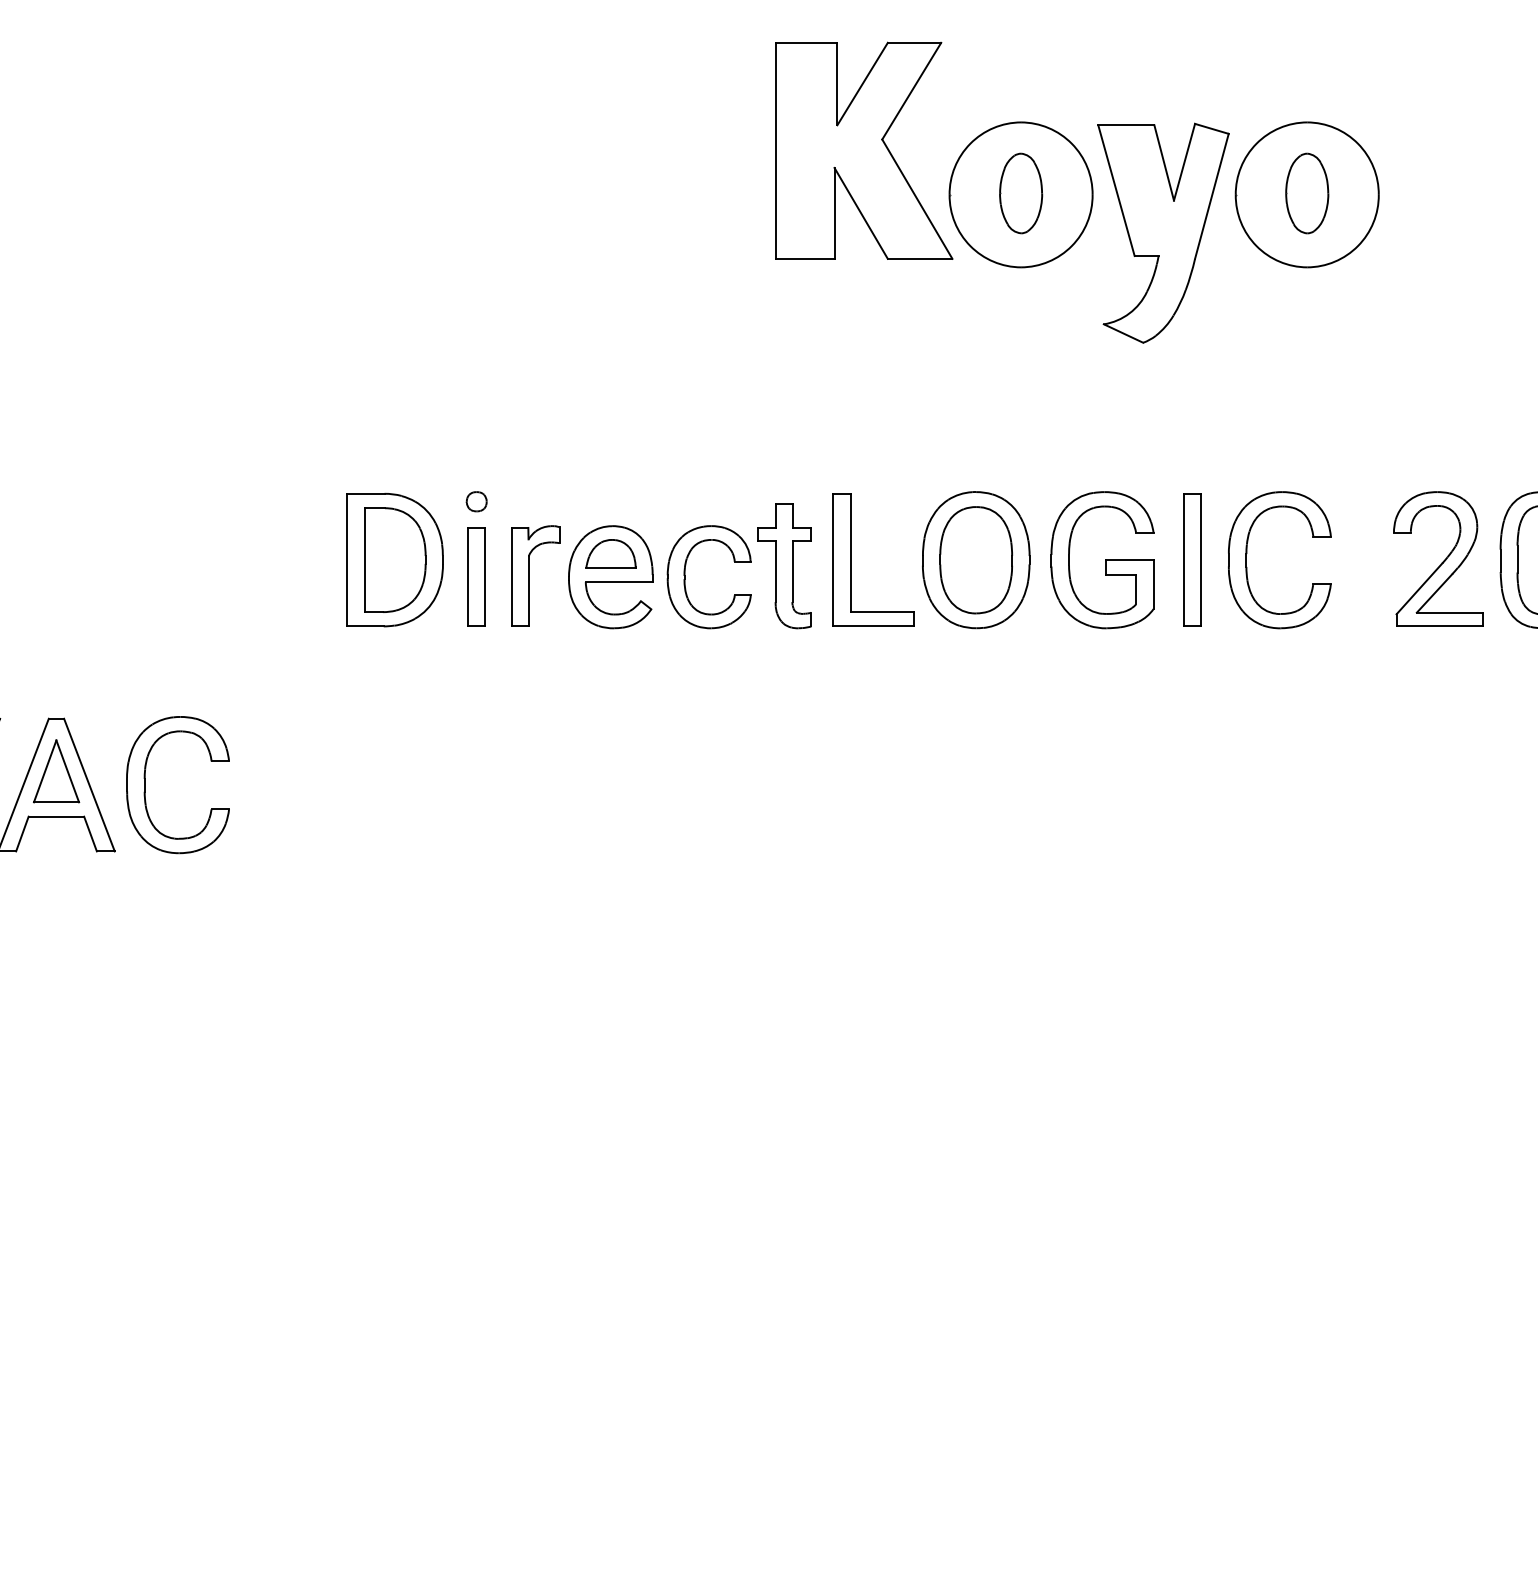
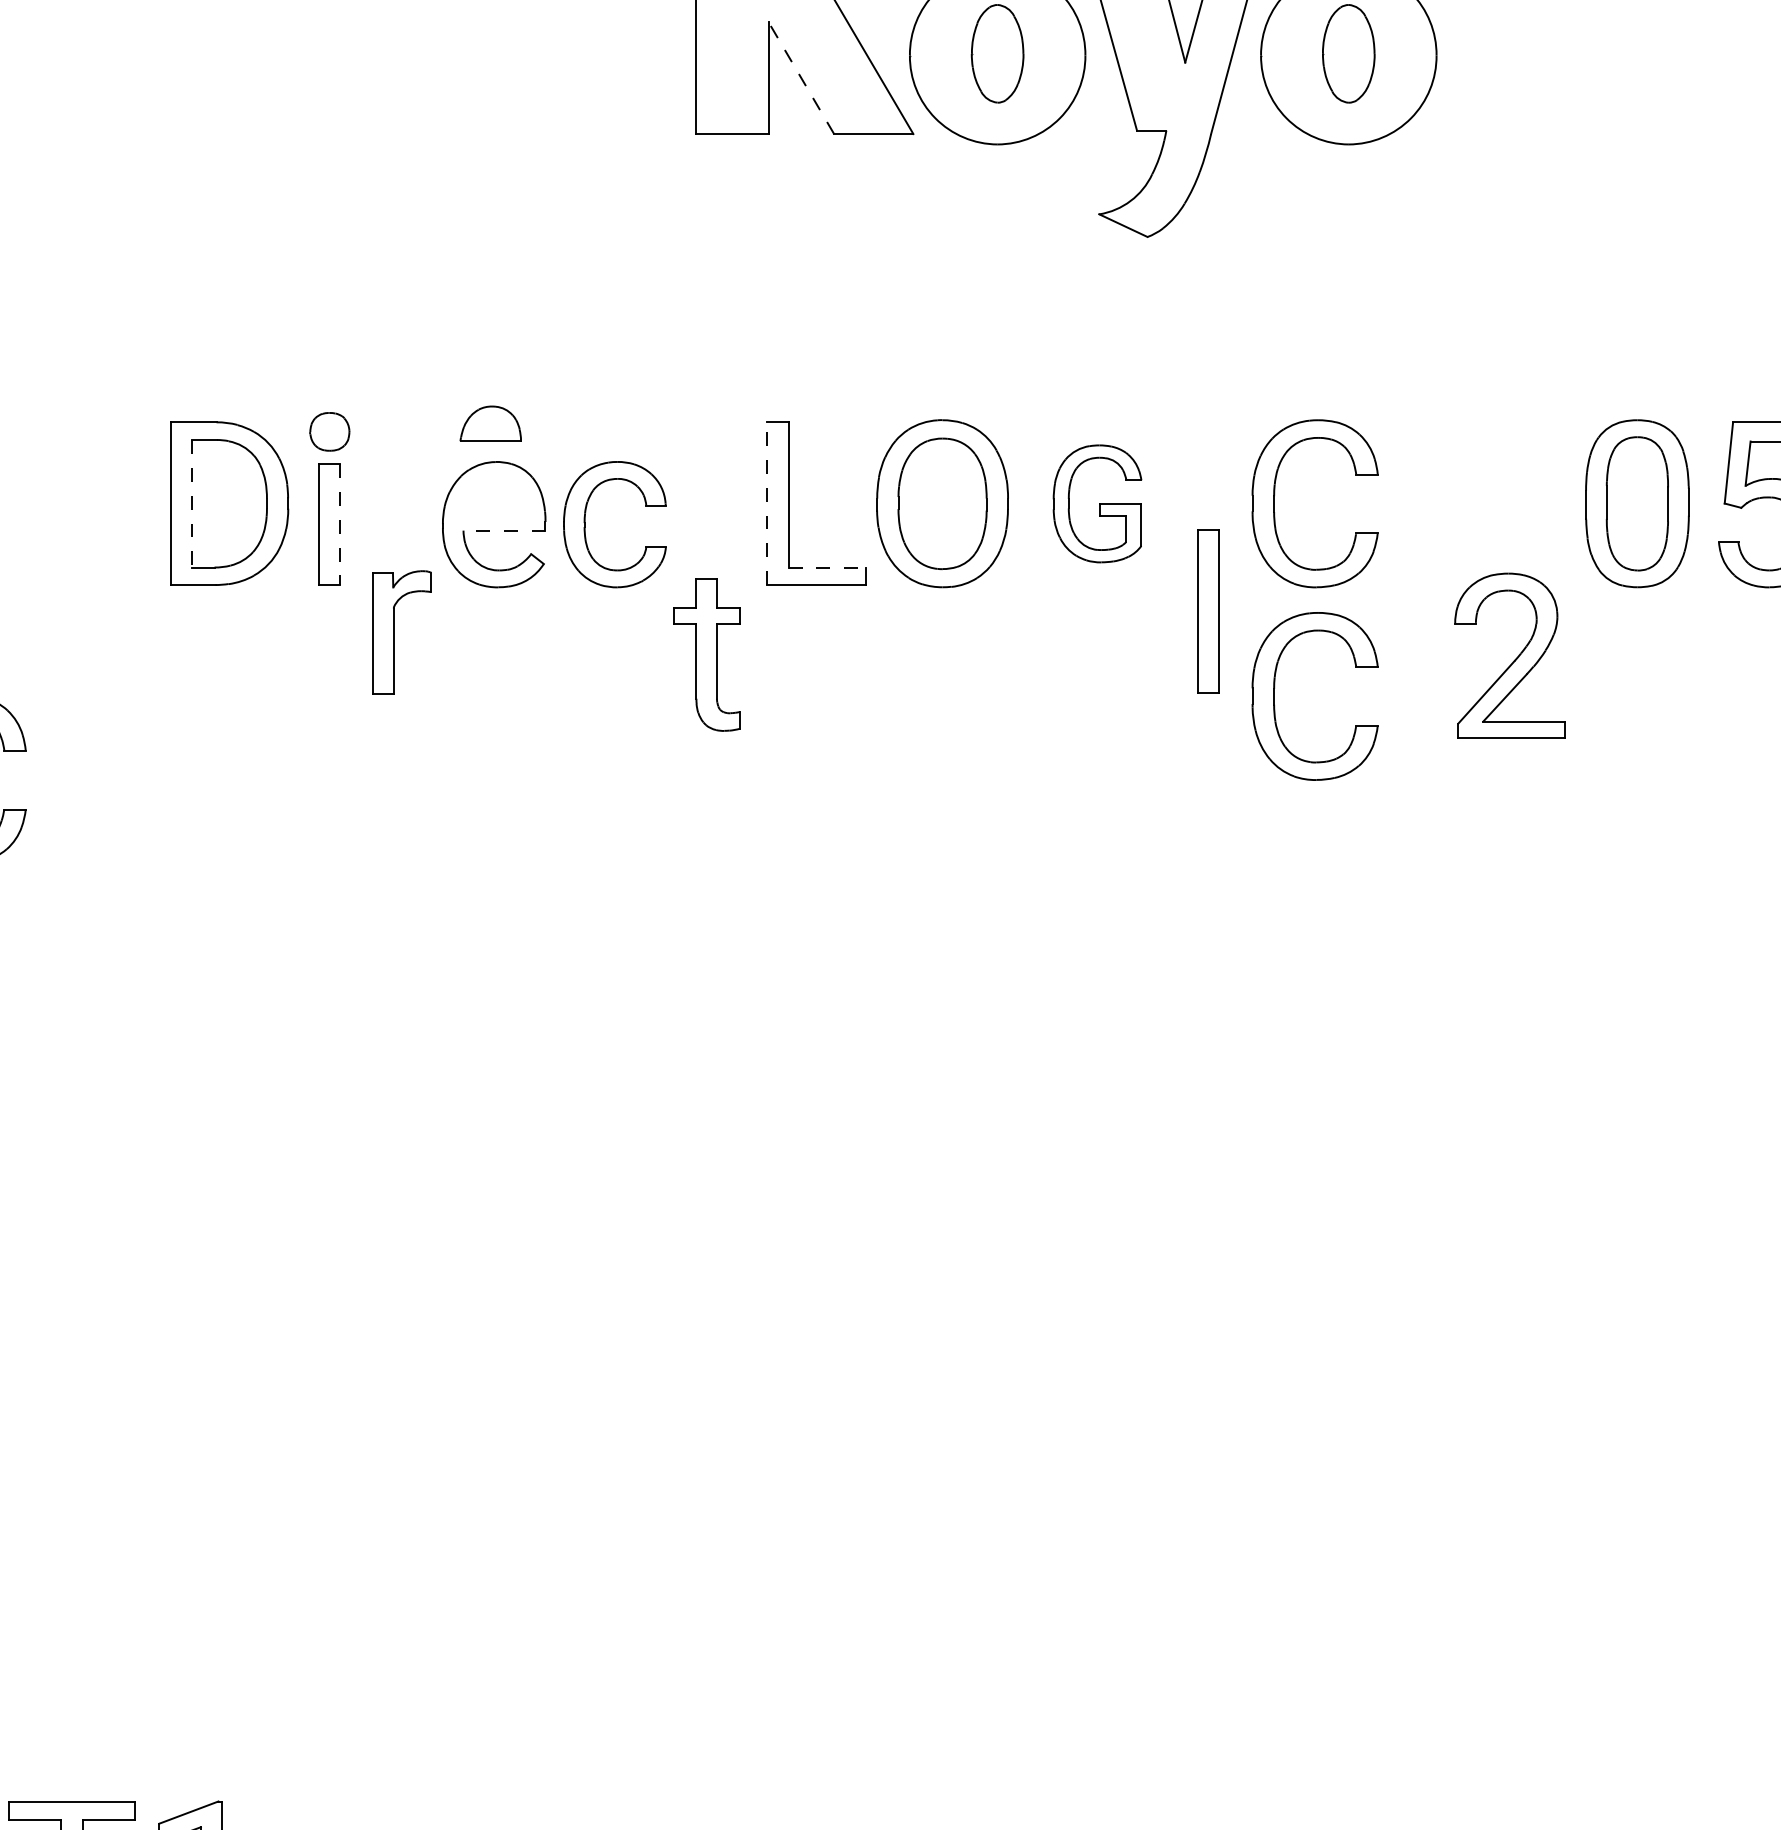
line: (861, 213) -> (801, 78), solid -> dashed
part: (476, 501) -> (329, 431), size x1.6
part: (610, 553) -> (490, 423), moved
part: (1438, 558) -> (1509, 655), moved
line: (833, 559) -> (767, 502), solid -> dashed
part: (1192, 559) -> (1207, 610), moved
line: (364, 560) -> (191, 504), solid -> dashed
part: (1102, 560) -> (1097, 504), size x0.7
part: (784, 566) -> (707, 655), moved
part: (535, 575) -> (401, 631), moved
line: (485, 577) -> (340, 525), solid -> dashed
line: (618, 581) -> (503, 529), solid -> dashed
line: (882, 612) -> (827, 567), solid -> dashed
part: (1247, 710) -> (1275, 688), added

